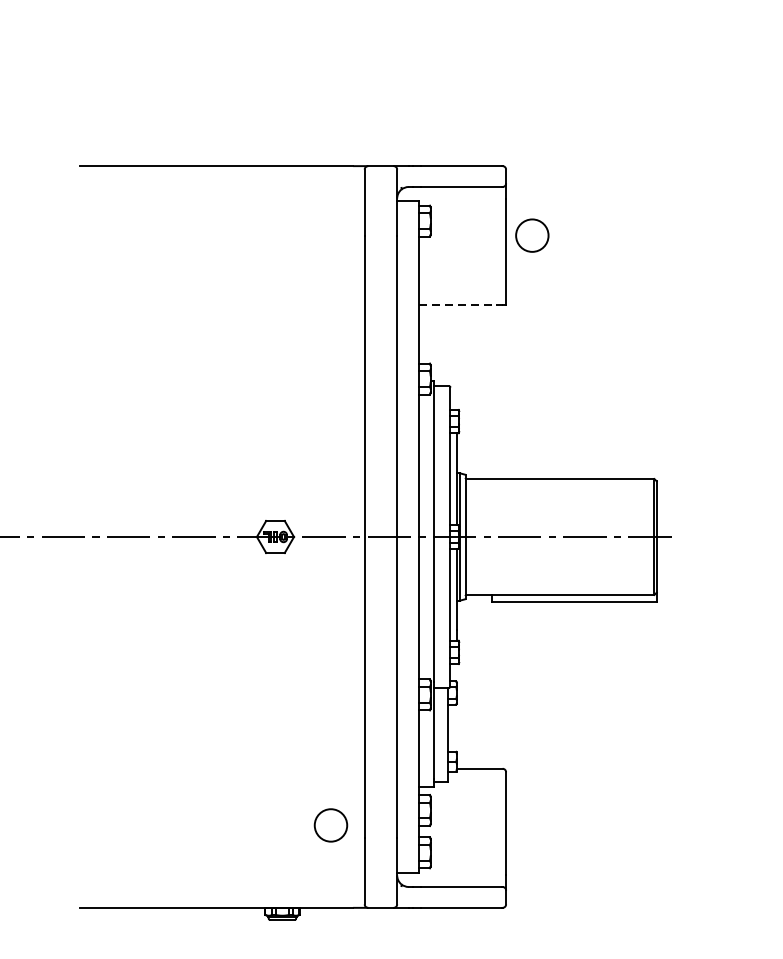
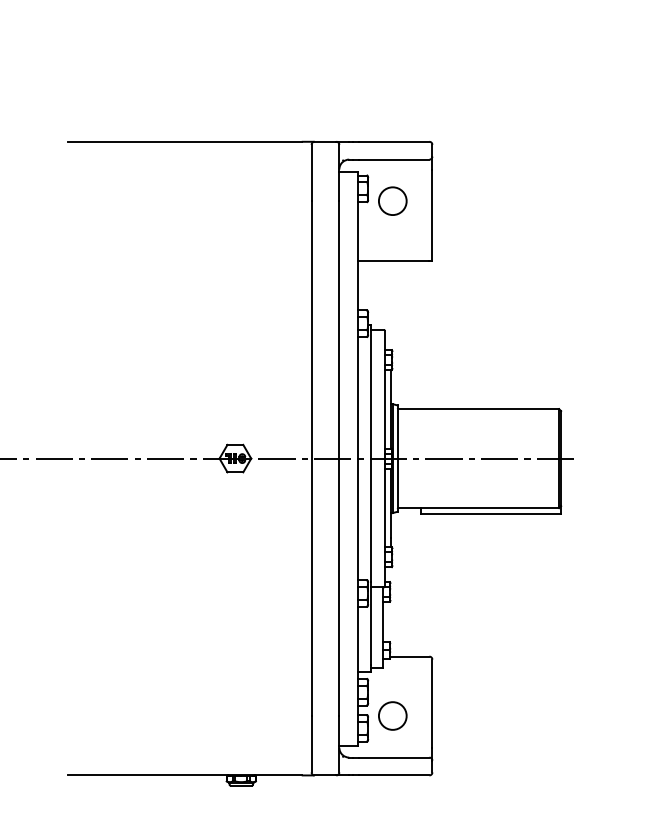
circle: (531, 234) -> (392, 200), moved
line: (460, 305) -> (393, 260), dashed -> solid
circle: (330, 824) -> (392, 715), moved

